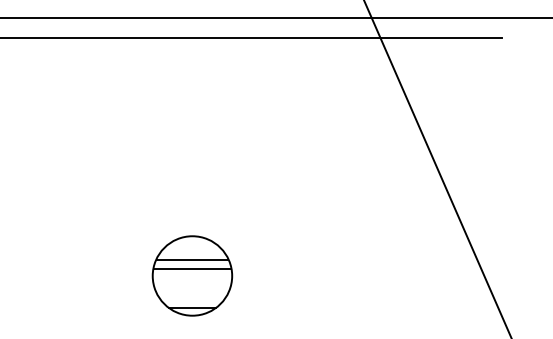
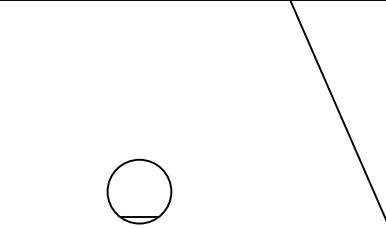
line: (192, 260) -> (139, 179), removed
line: (192, 269) -> (139, 186), removed

